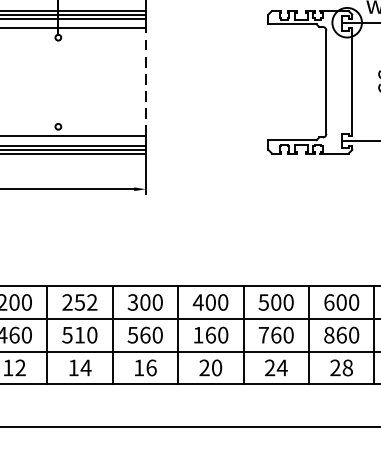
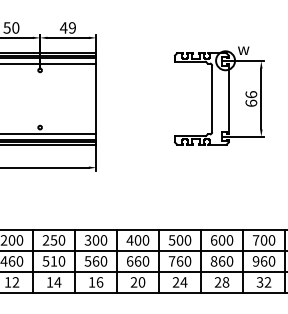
line: (146, 83) -> (96, 99), dashed -> solid
text: (91, 302) -> (61, 240), 252 -> 250
text: (199, 335) -> (130, 261), 160 -> 660

